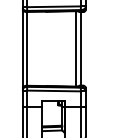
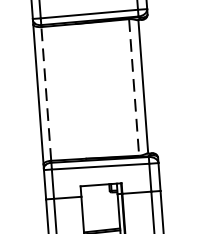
line: (27, 48) -> (46, 93), solid -> dashed
line: (75, 48) -> (133, 86), solid -> dashed

